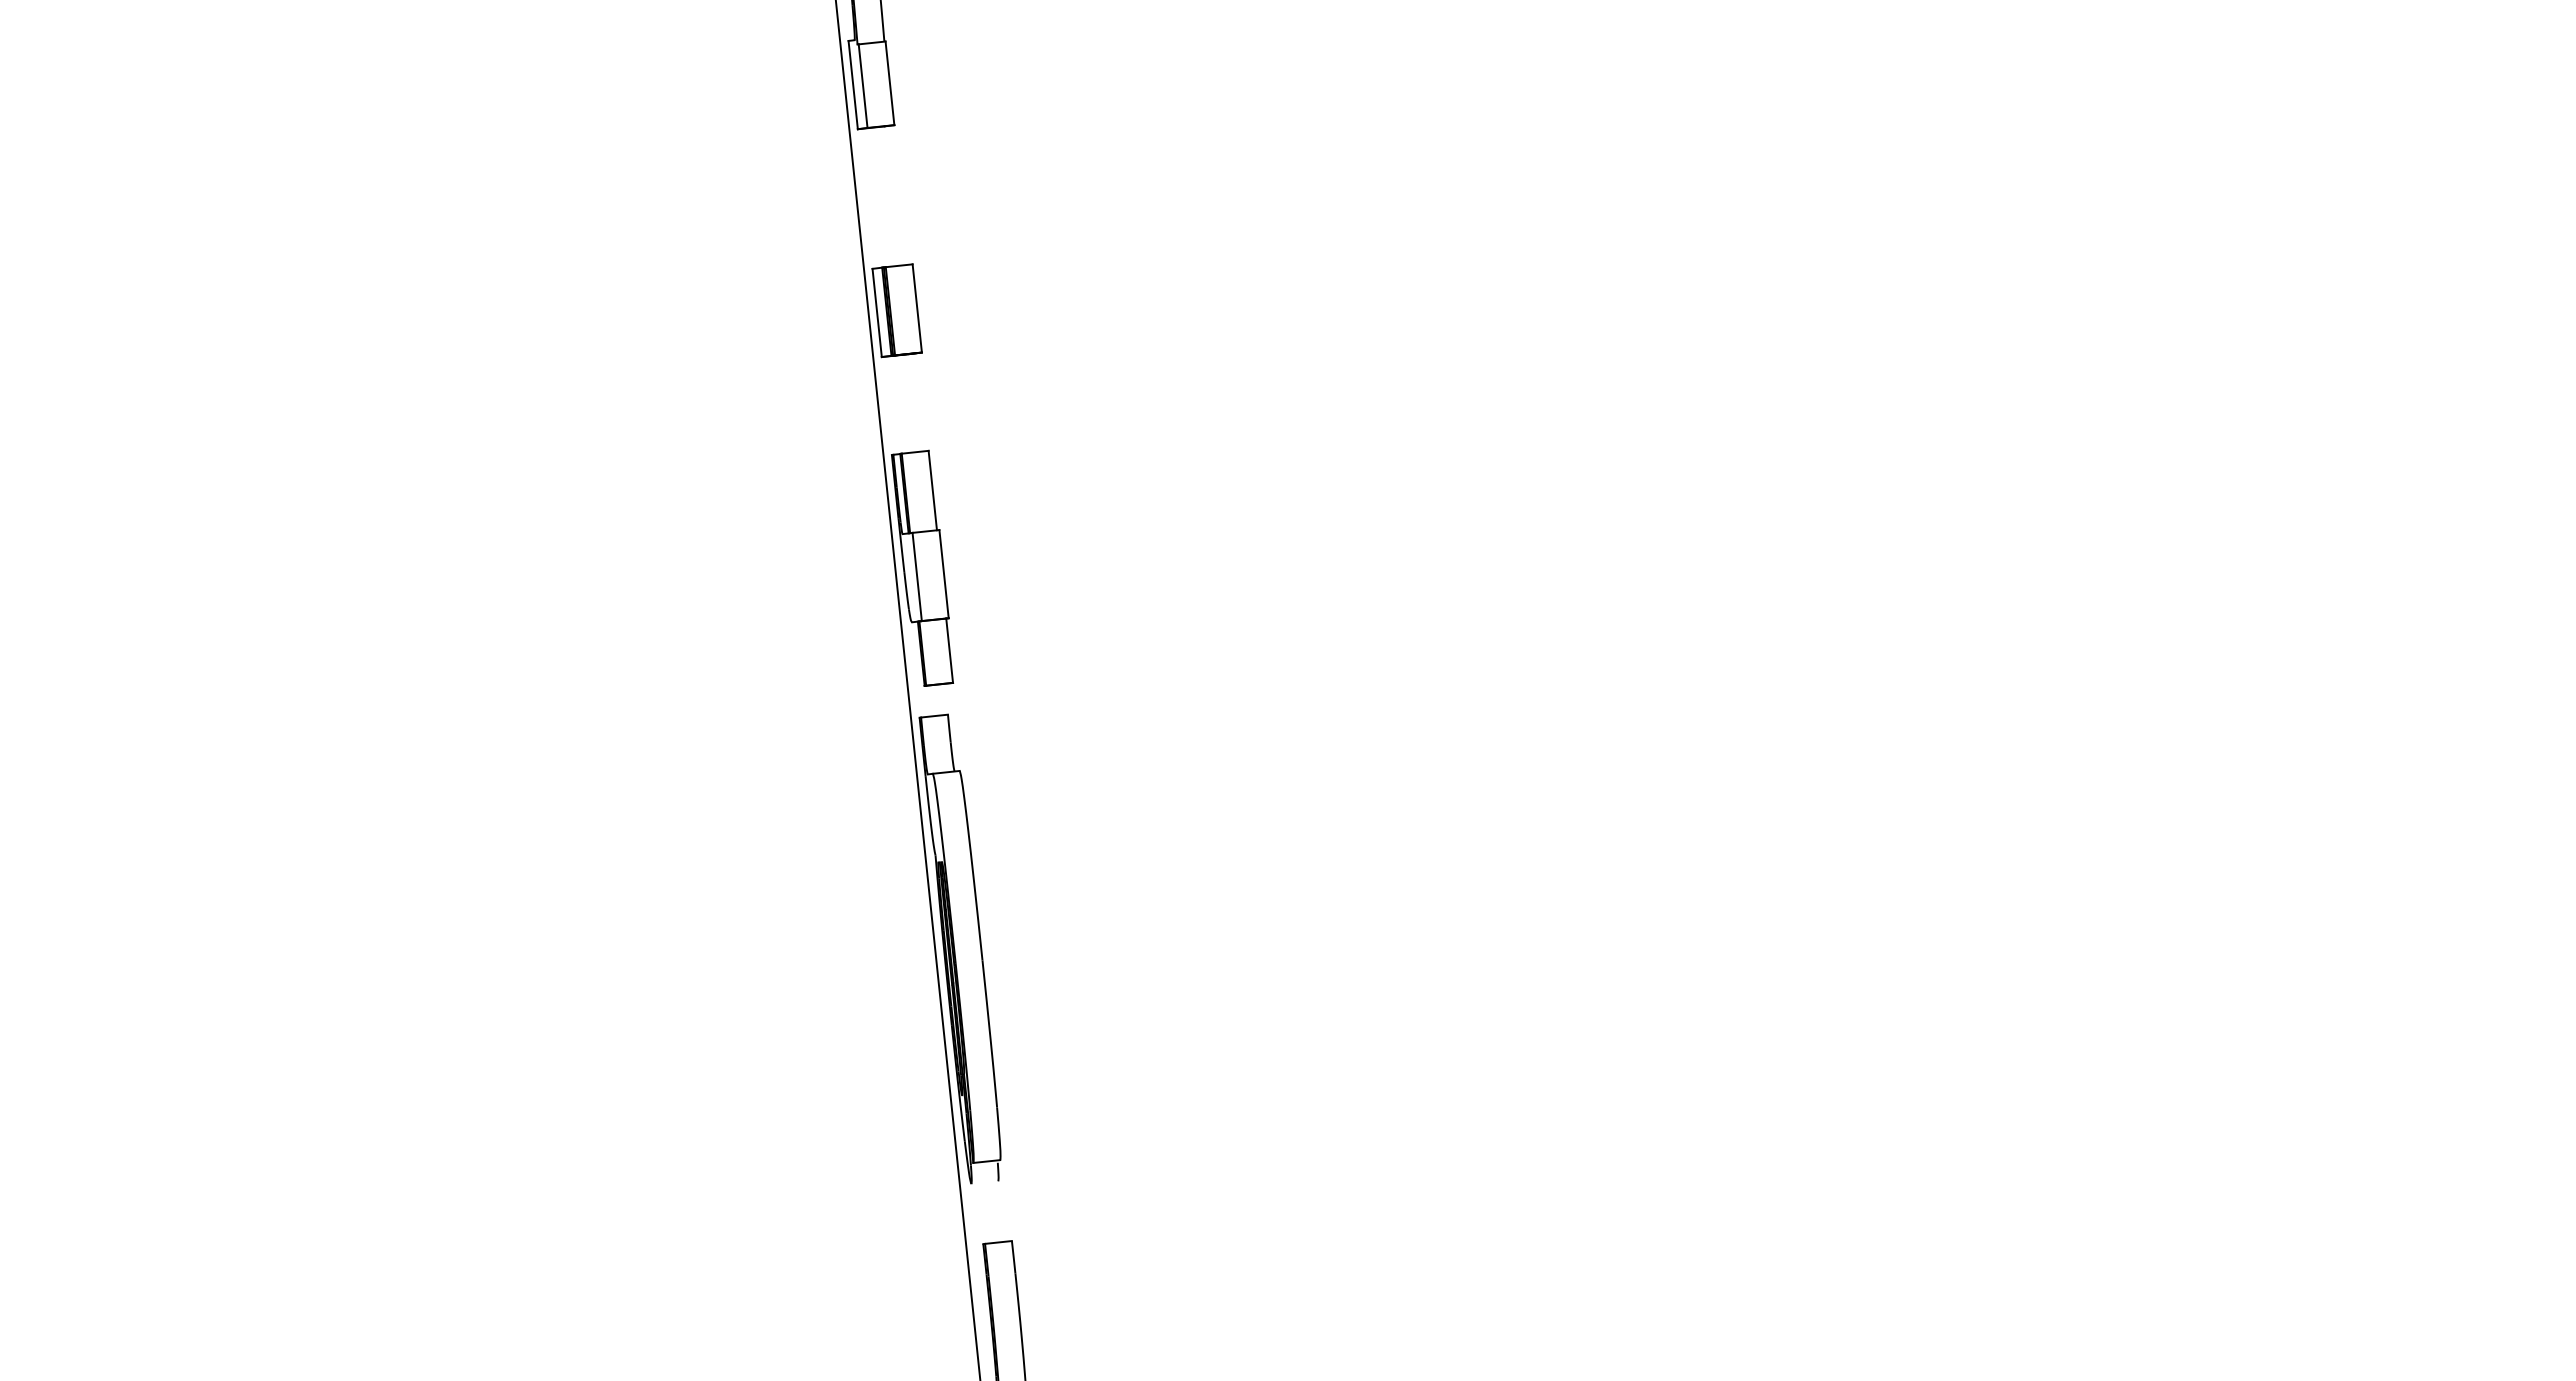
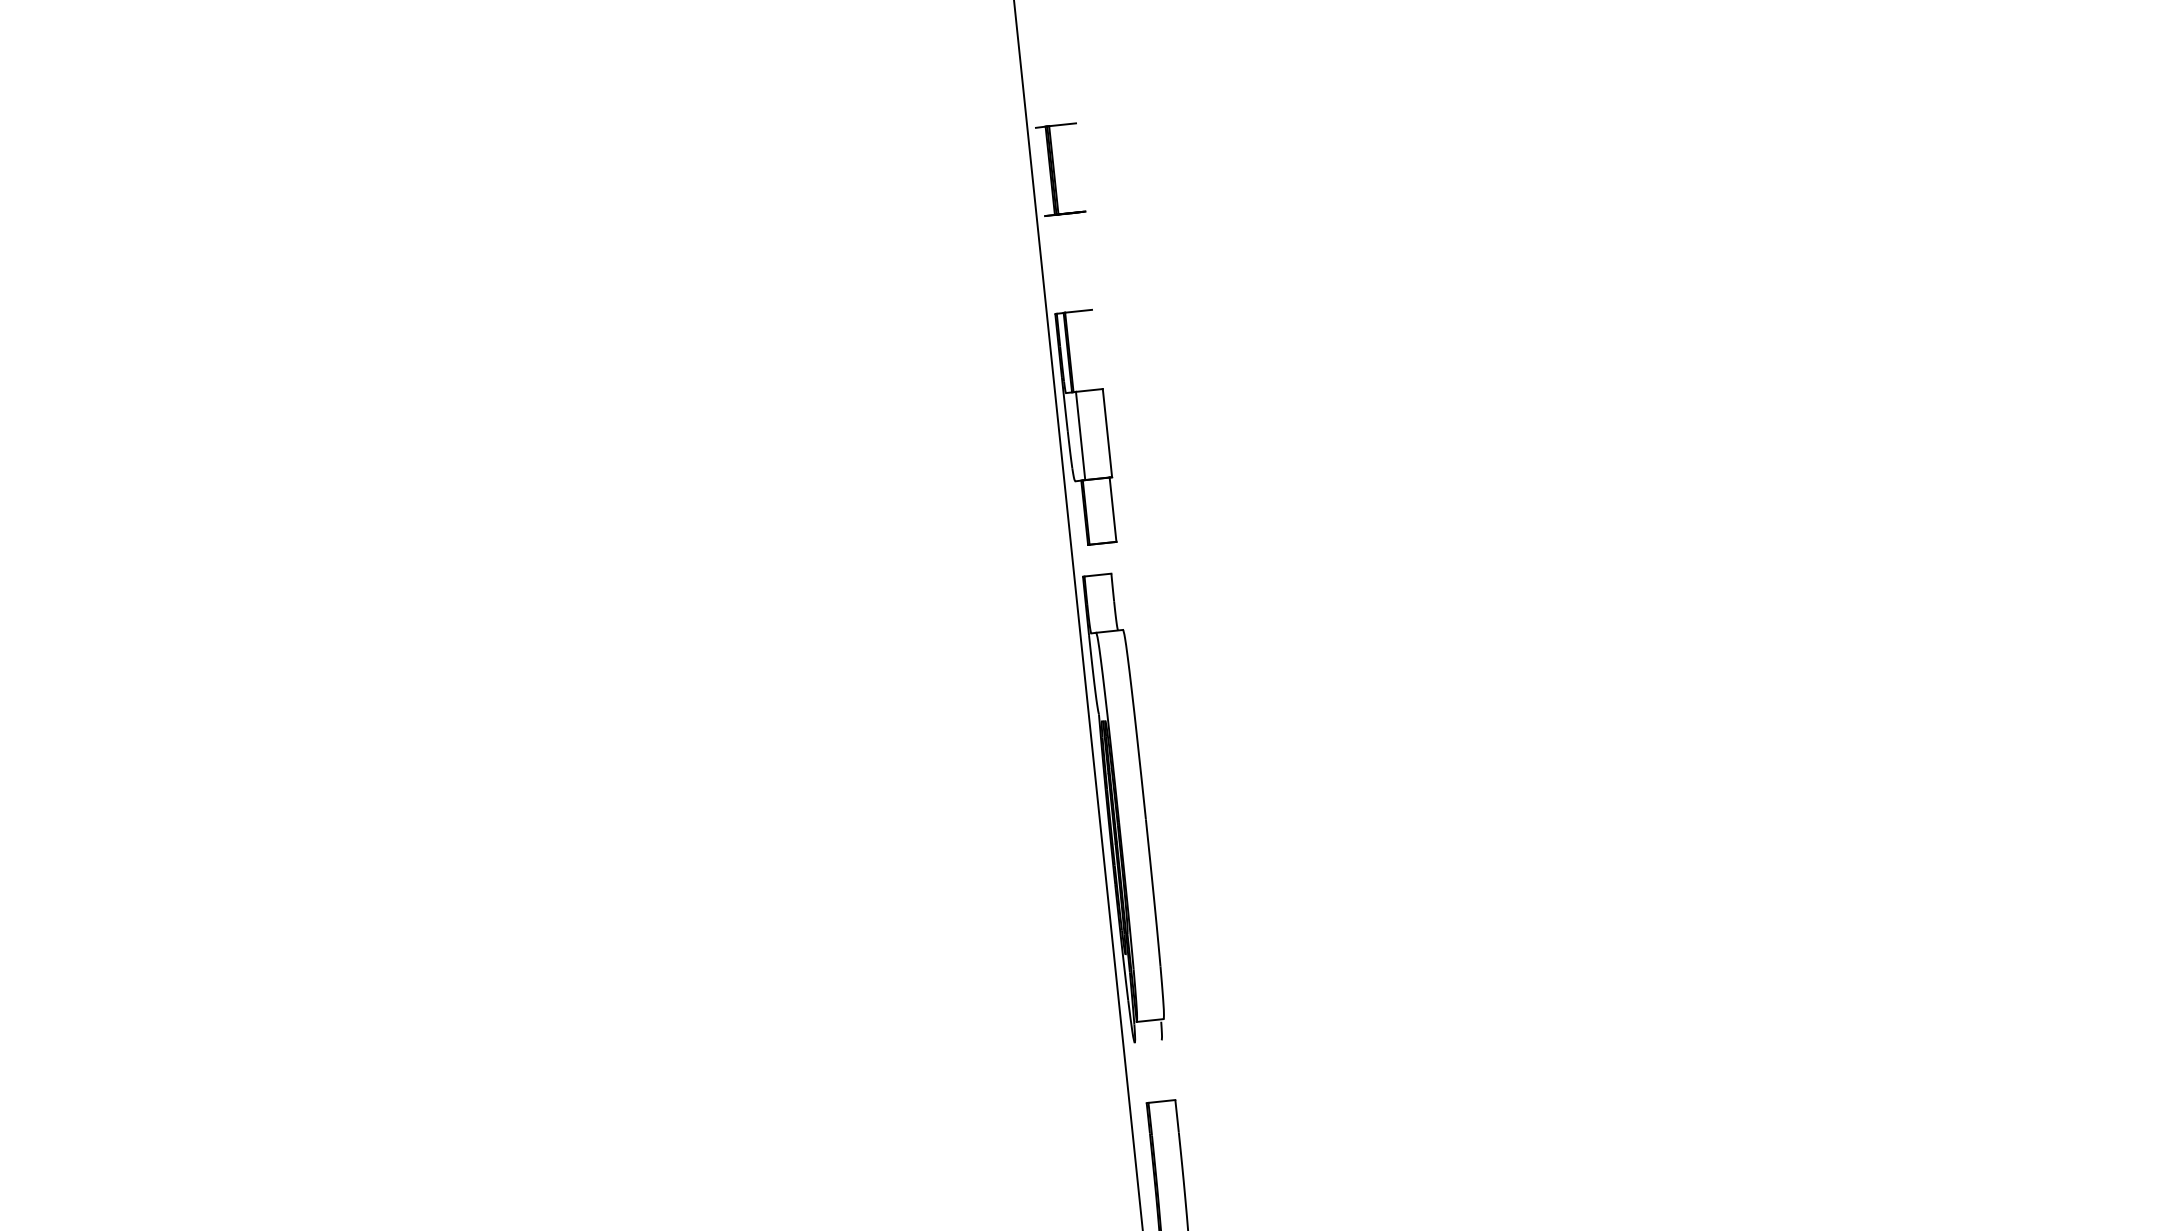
line: (916, 308) -> (1079, 167), removed
line: (876, 312) -> (1039, 171), removed
line: (932, 490) -> (1095, 349), removed

